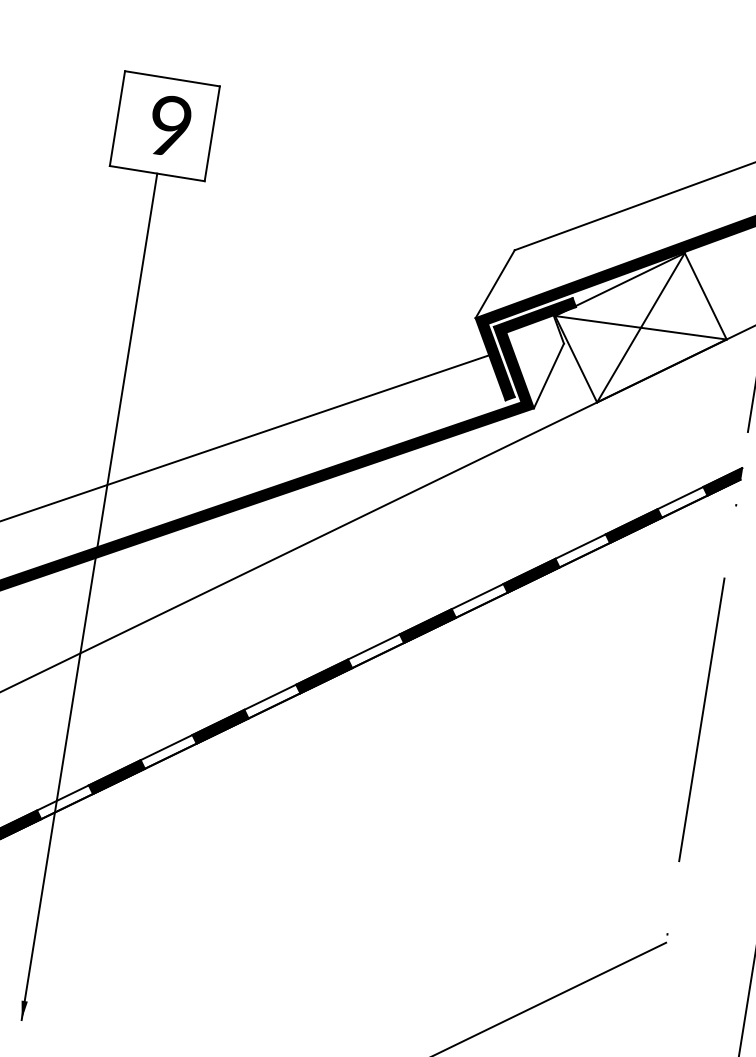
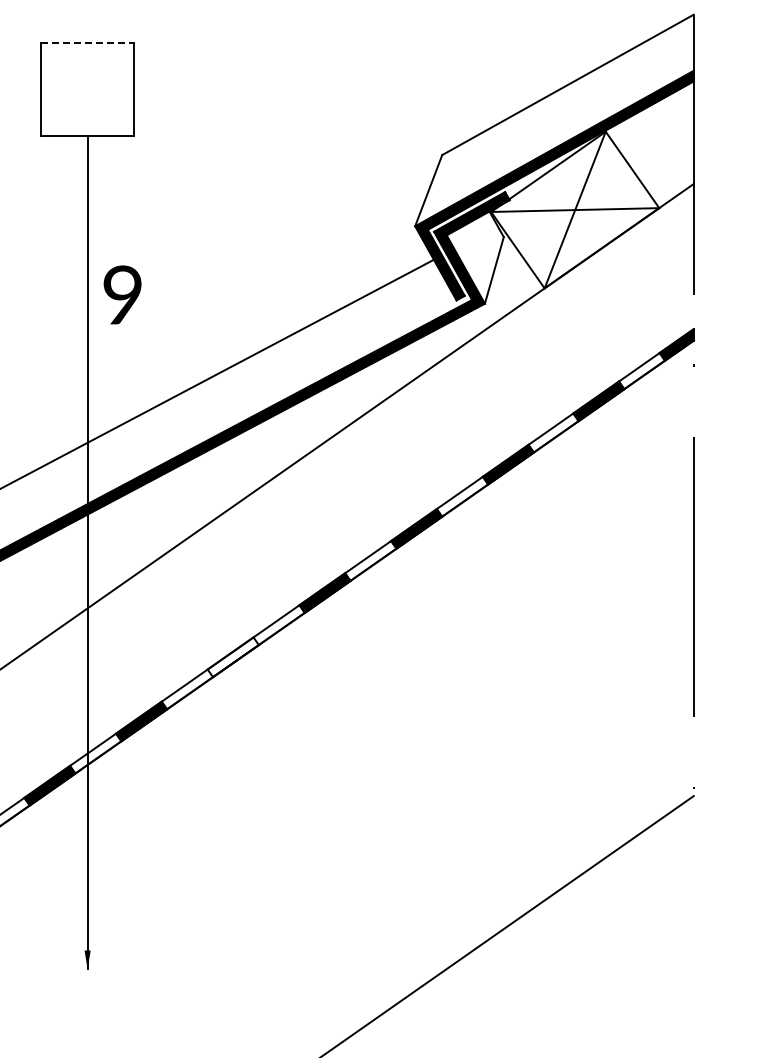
line: (172, 79) -> (87, 43), solid -> dashed
text: (170, 125) -> (122, 294), moved
fill: (219, 726) -> (232, 657), removed

